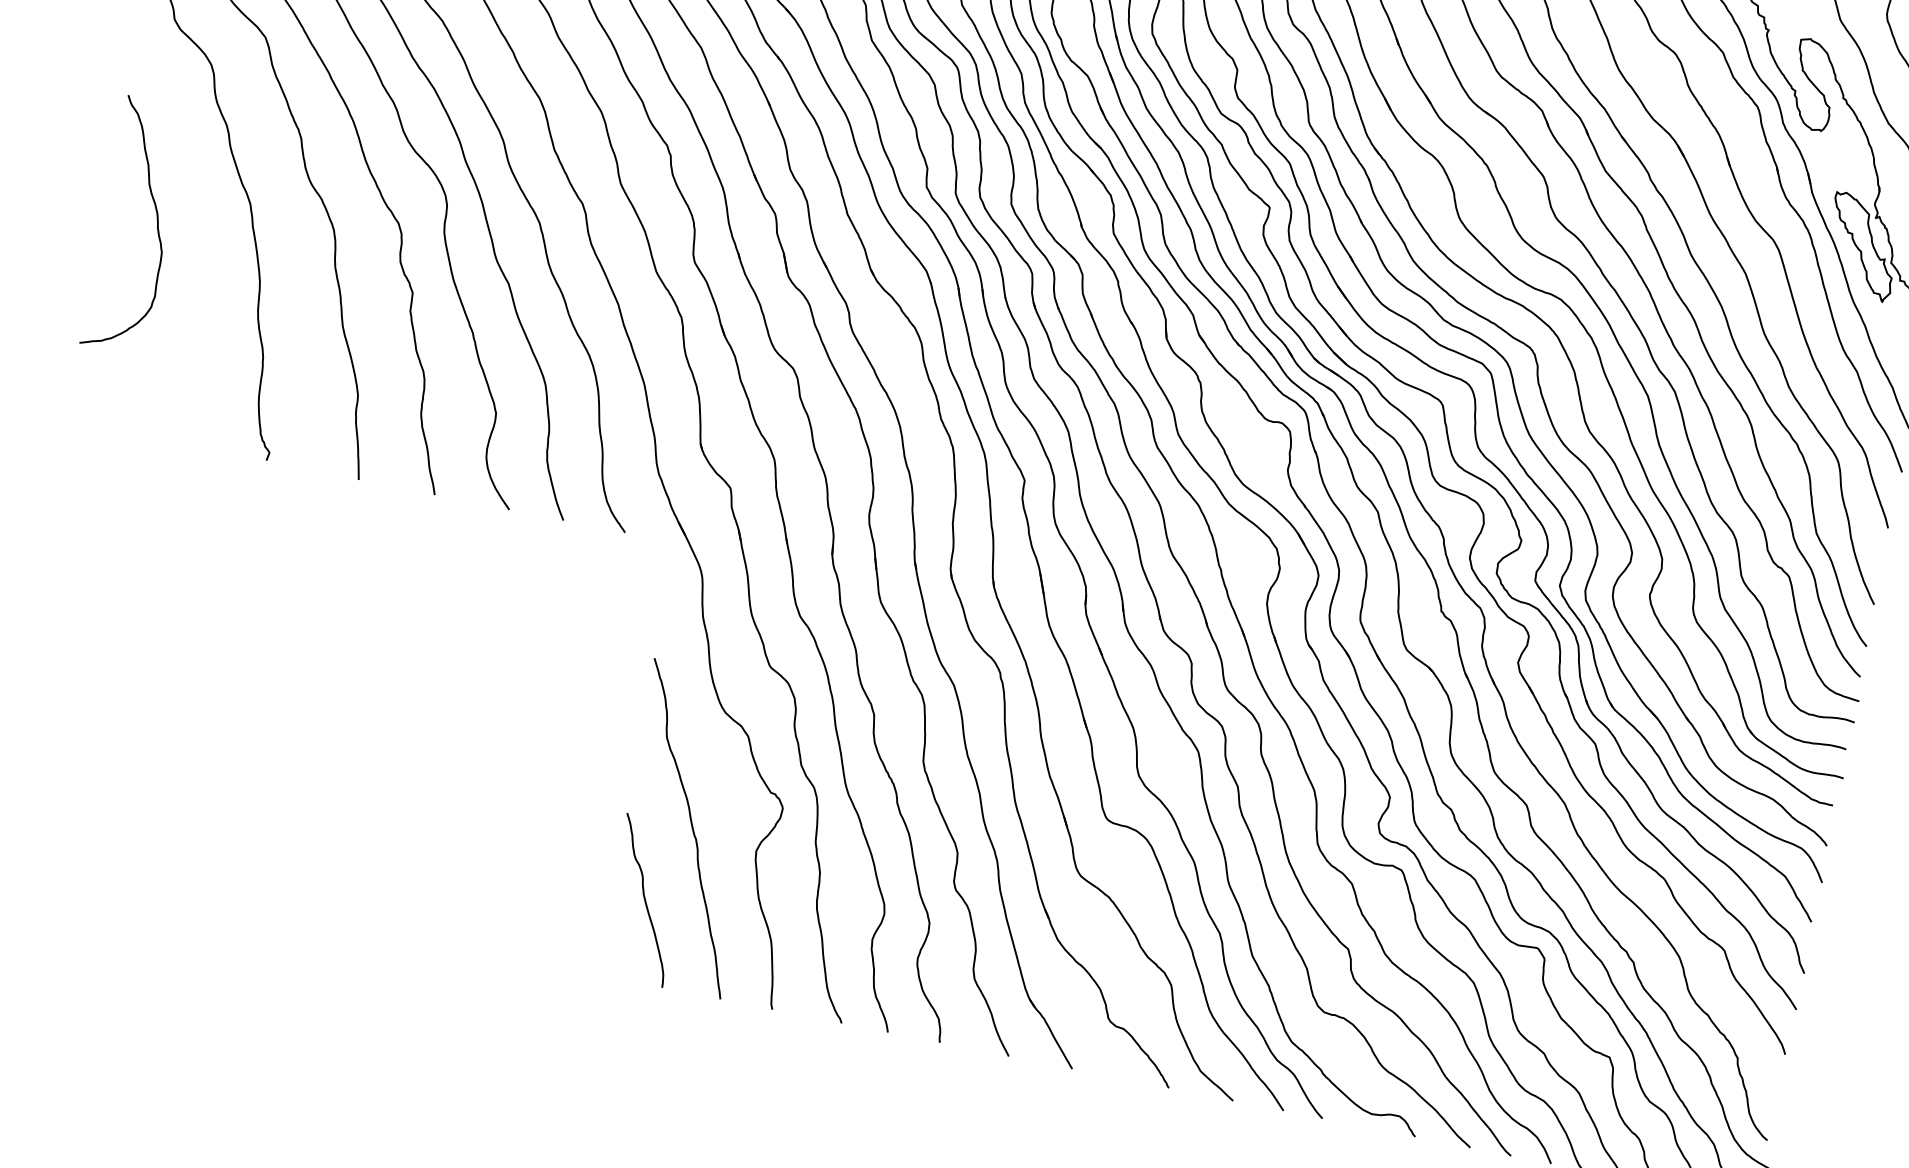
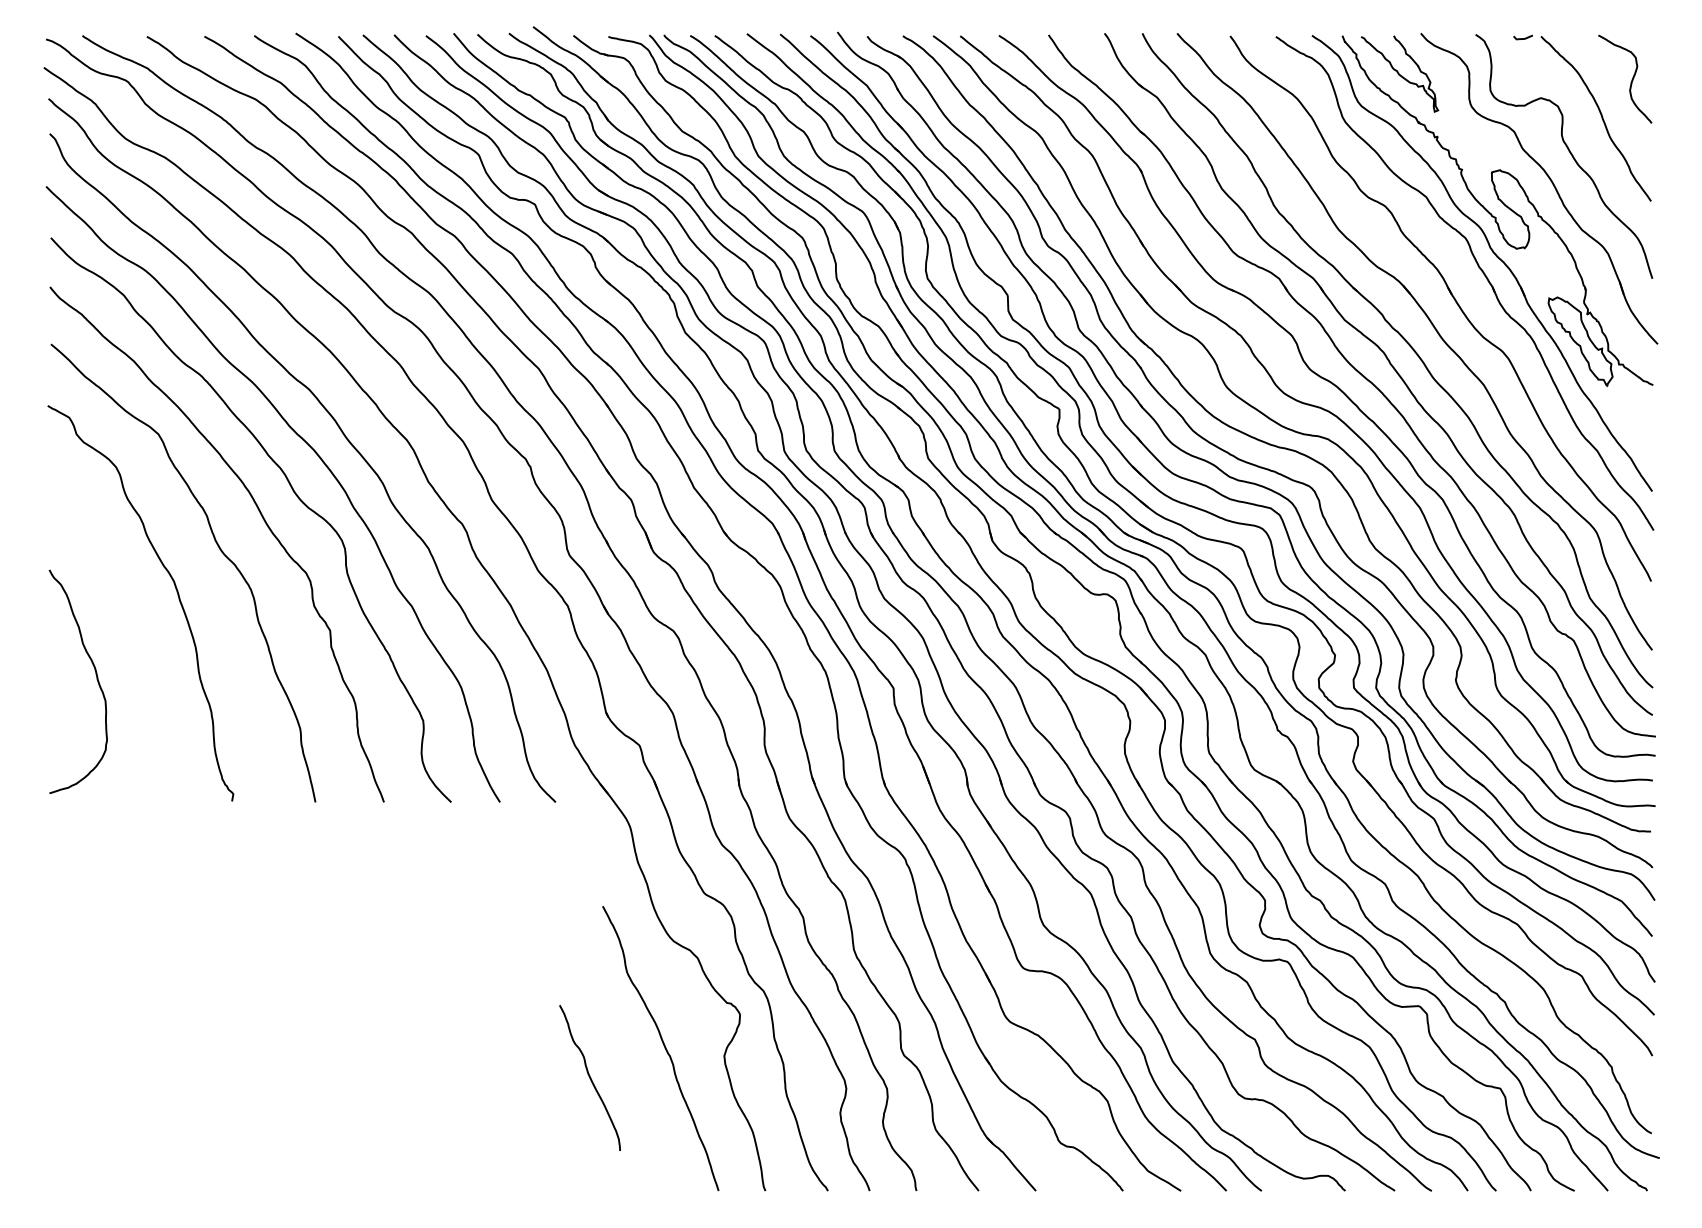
curve: (156, 226) -> (96, 679), moved
curve: (644, 899) -> (589, 1077), moved

